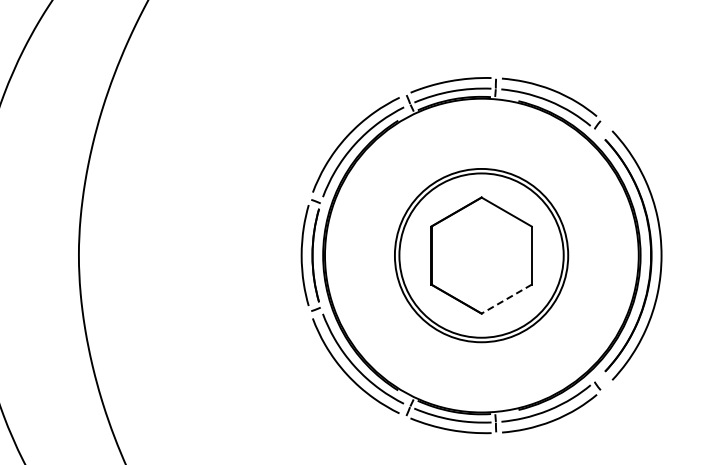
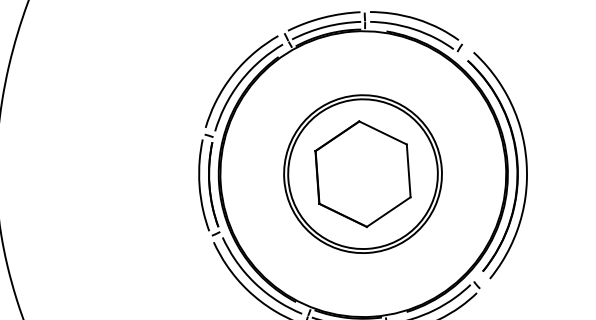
line: (506, 299) -> (388, 212), dashed -> solid

